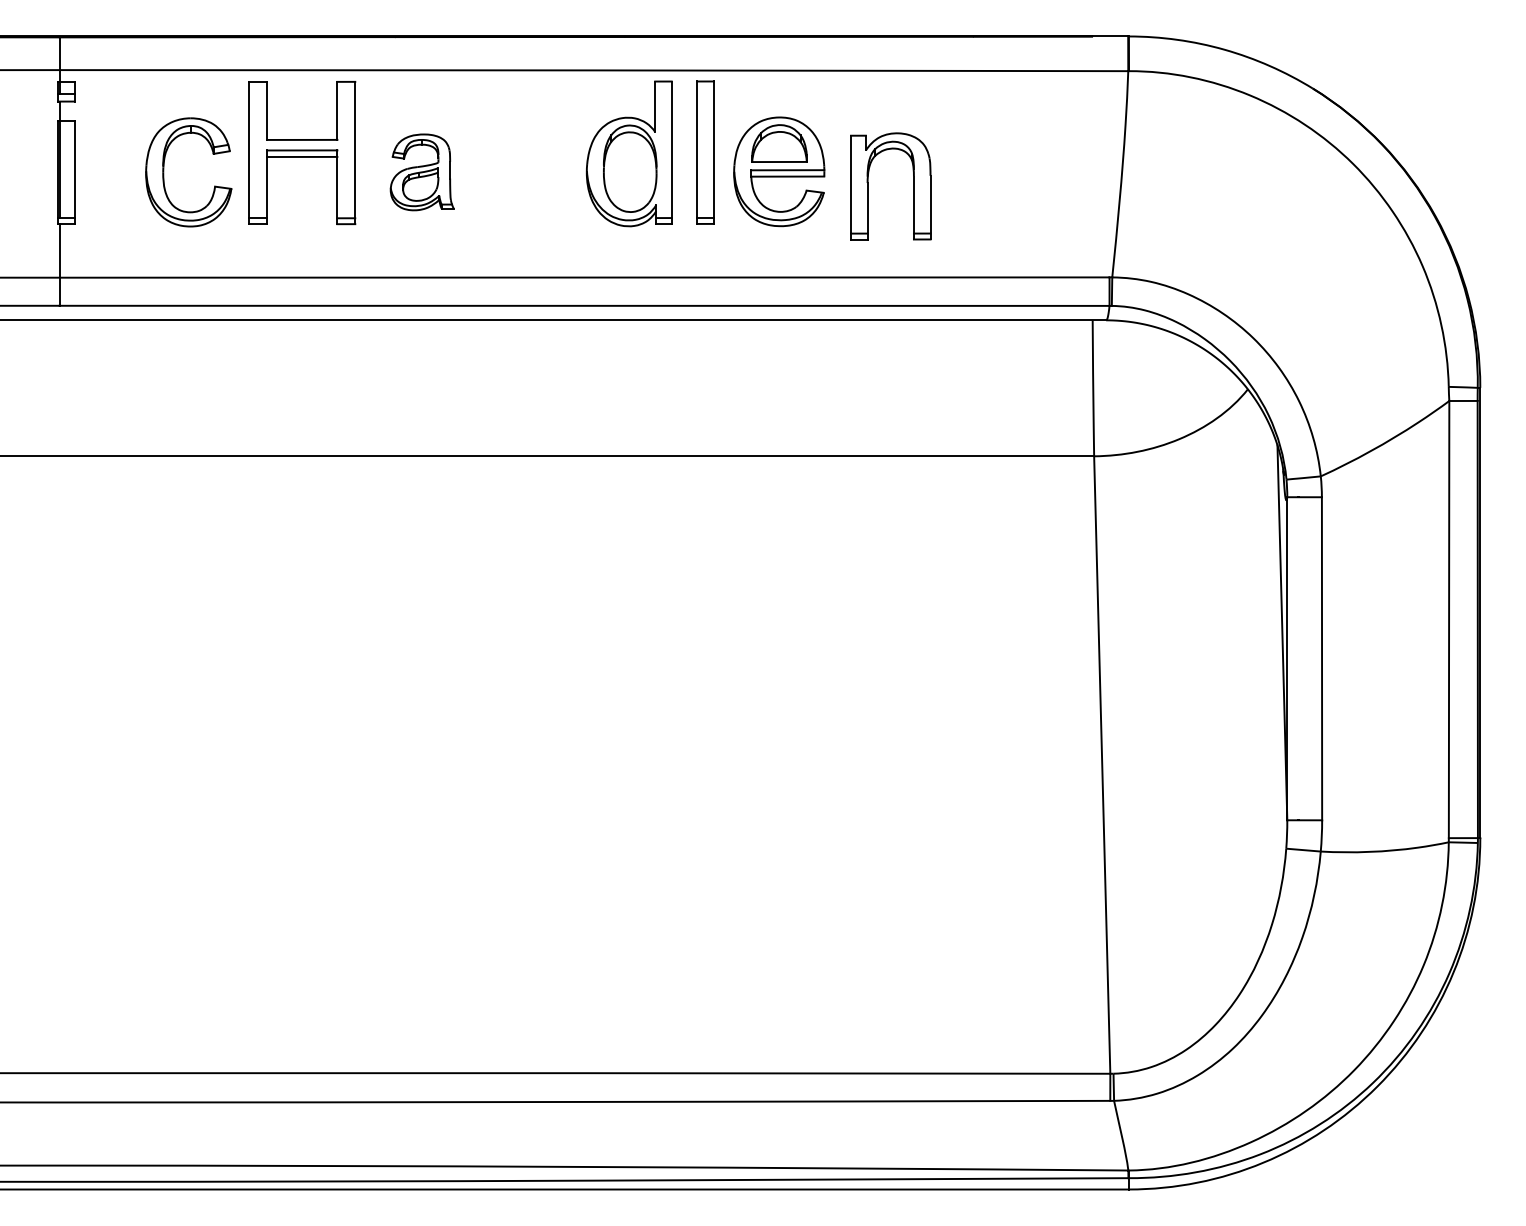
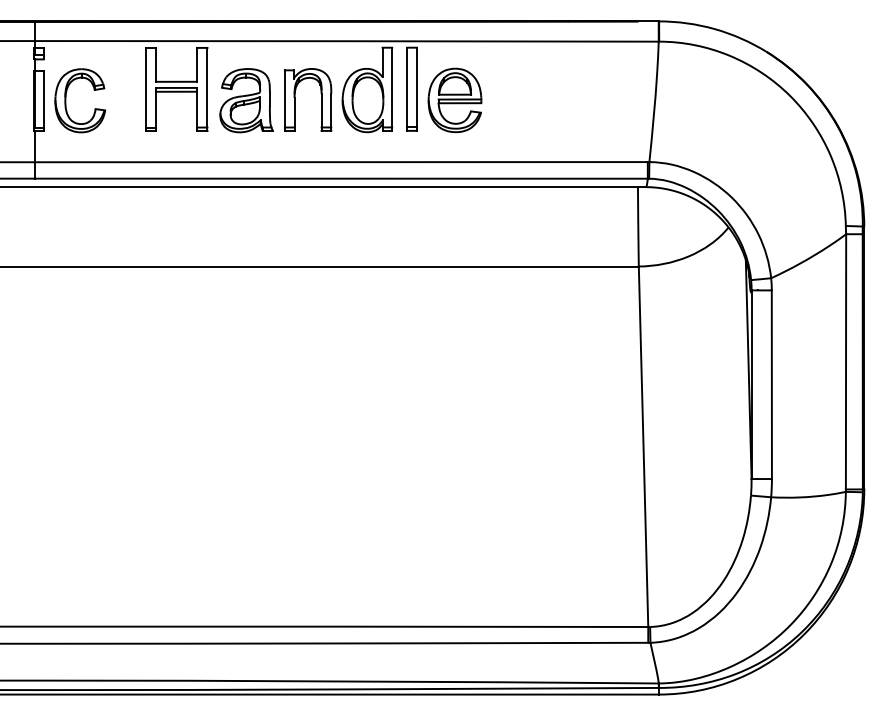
part: (165, 171) -> (66, 100), moved
part: (422, 171) -> (246, 100), size x1.43
part: (869, 185) -> (295, 99), moved

